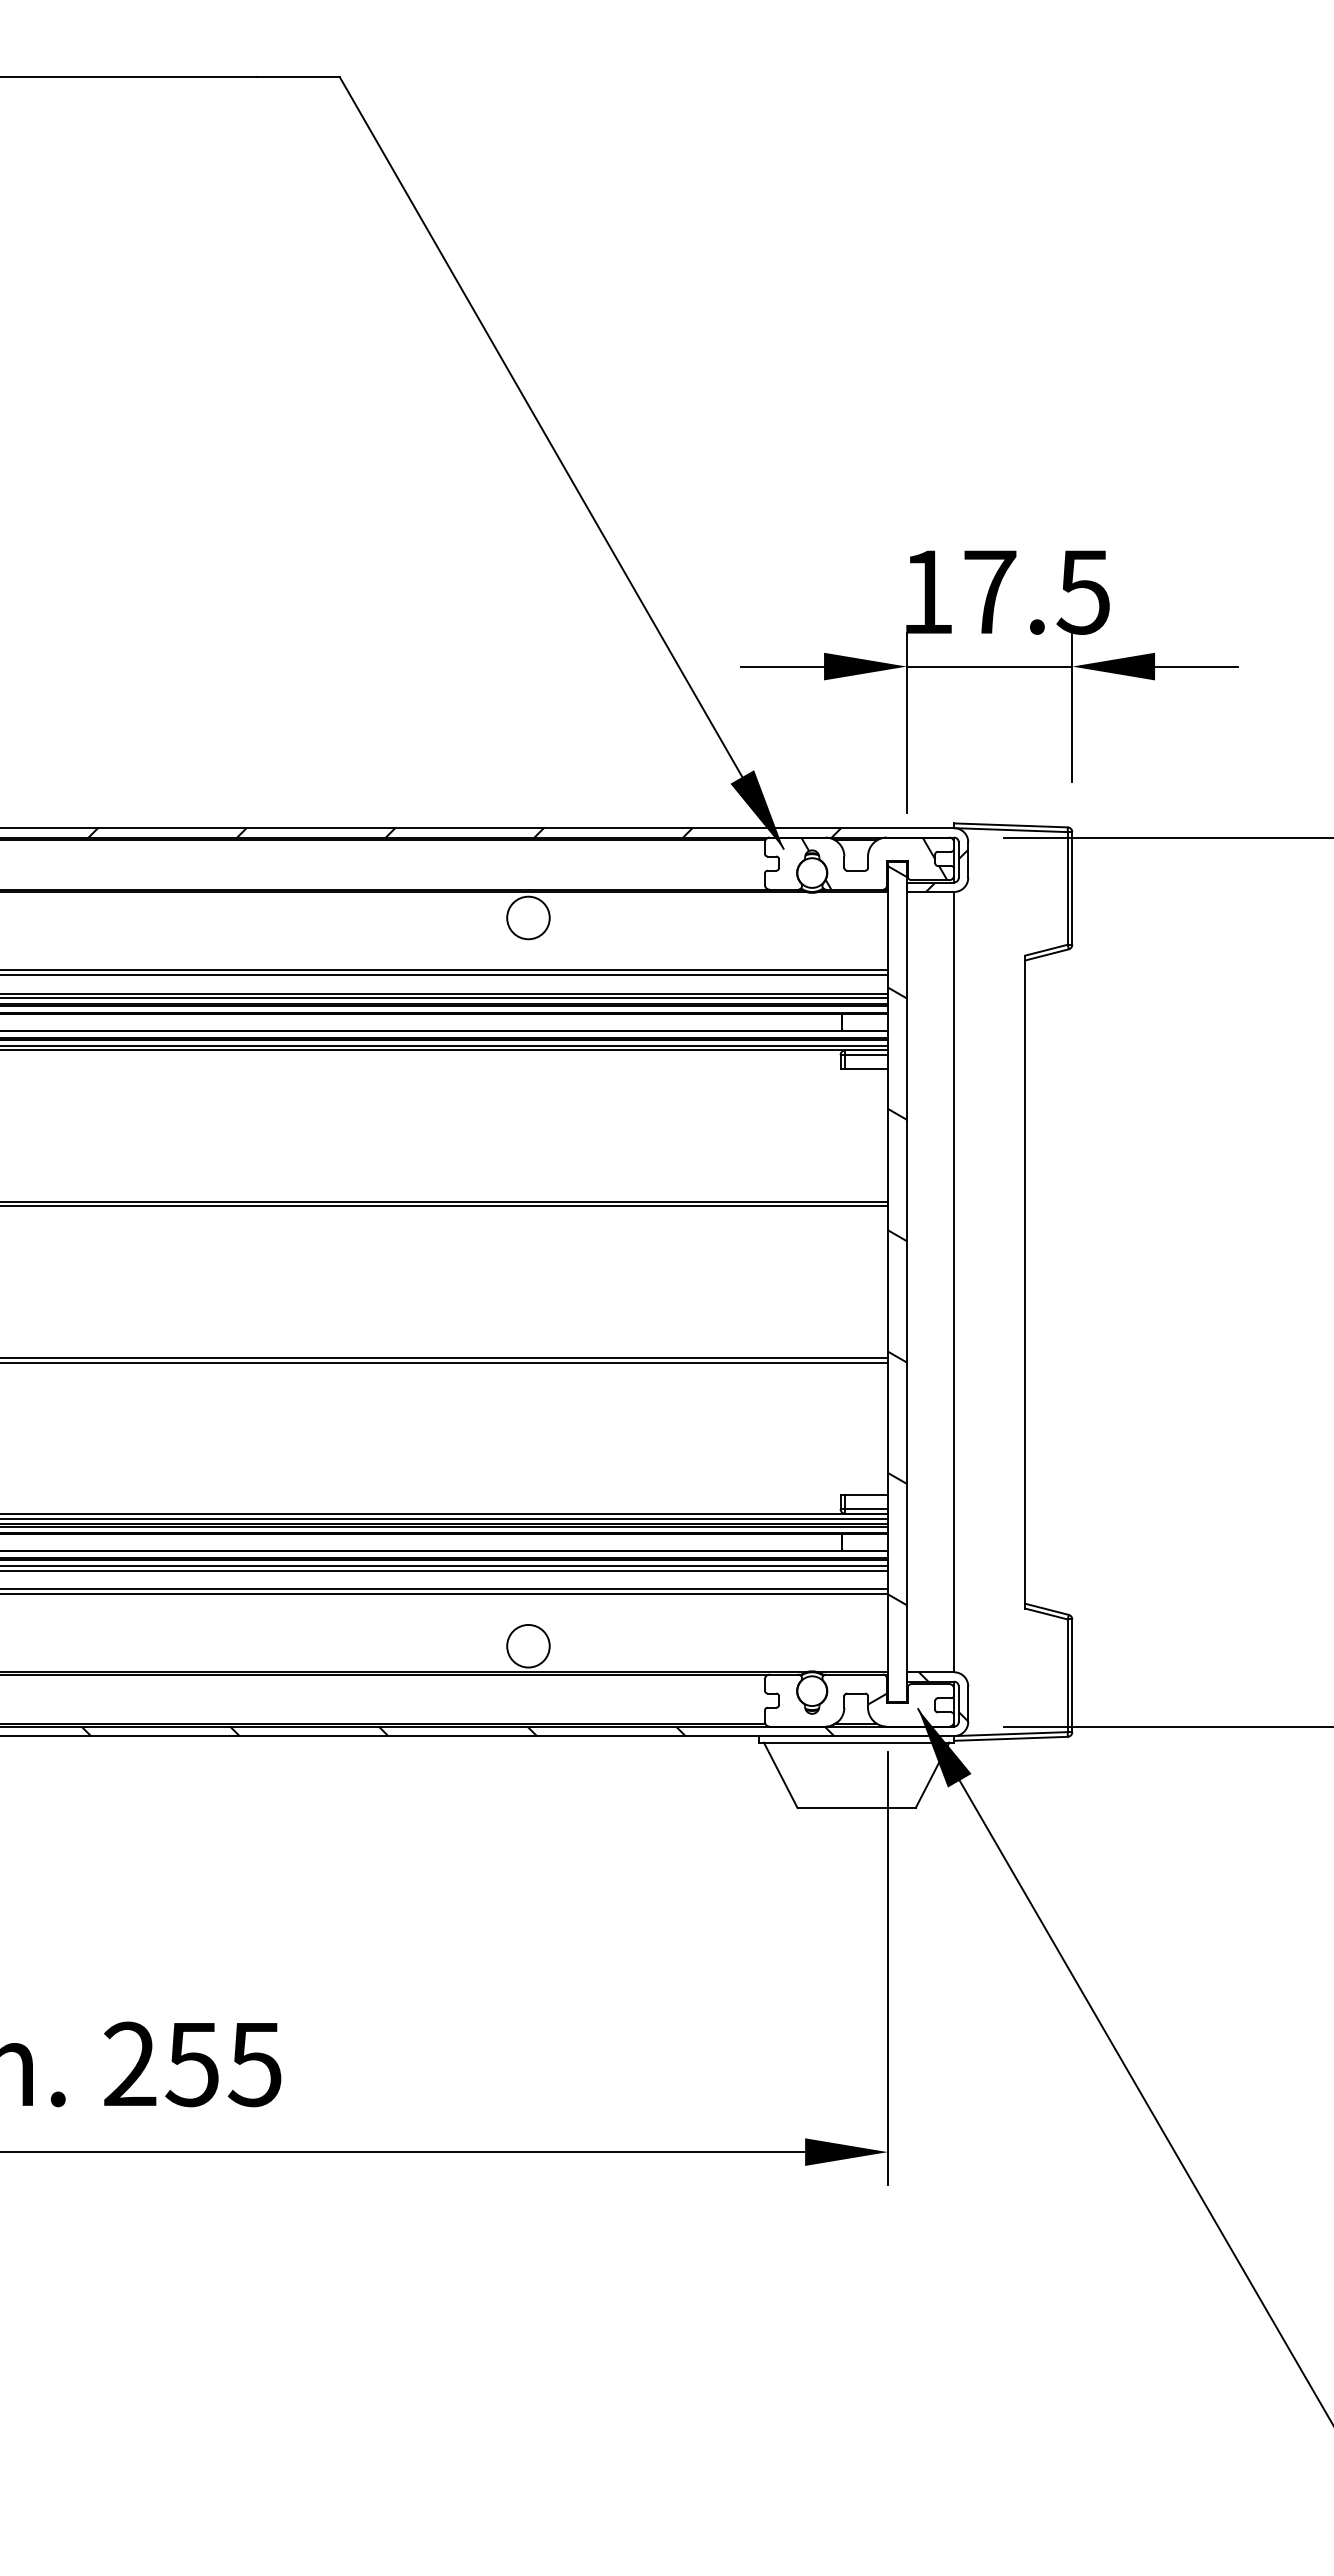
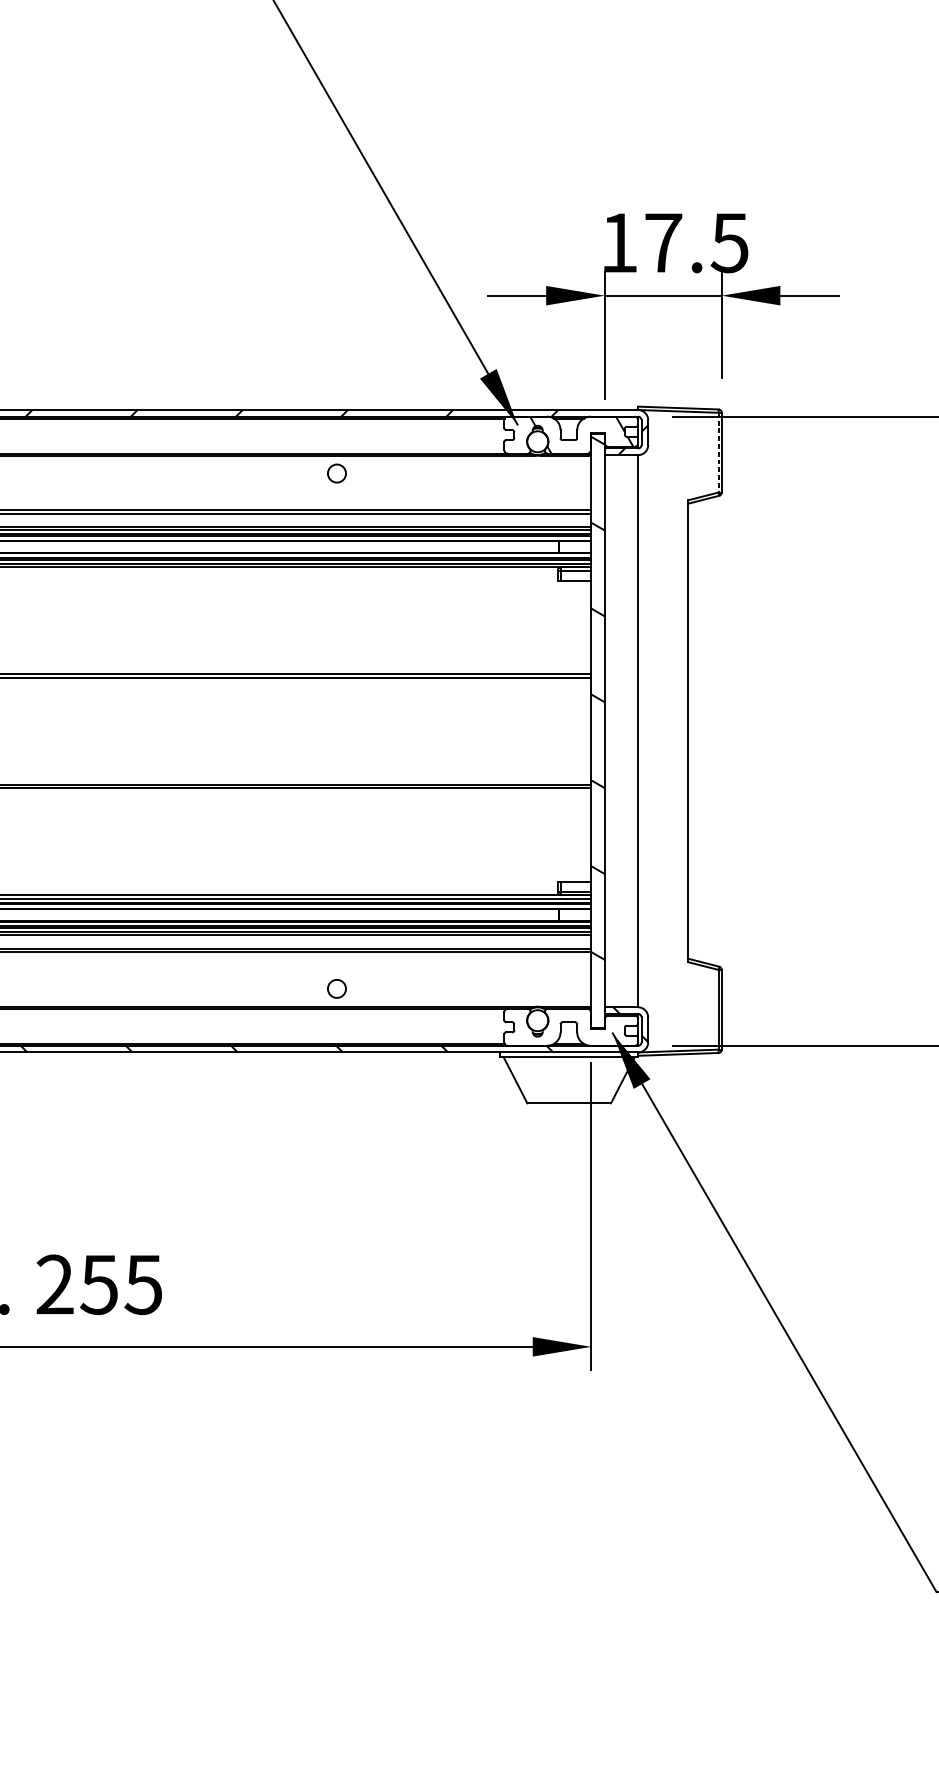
line: (1067, 888) -> (718, 452), solid -> dashed
circle: (528, 917) -> (337, 473), size x0.6
circle: (528, 1645) -> (337, 988), size x0.6
hatch: (858, 1709) -> (570, 1033), removed

